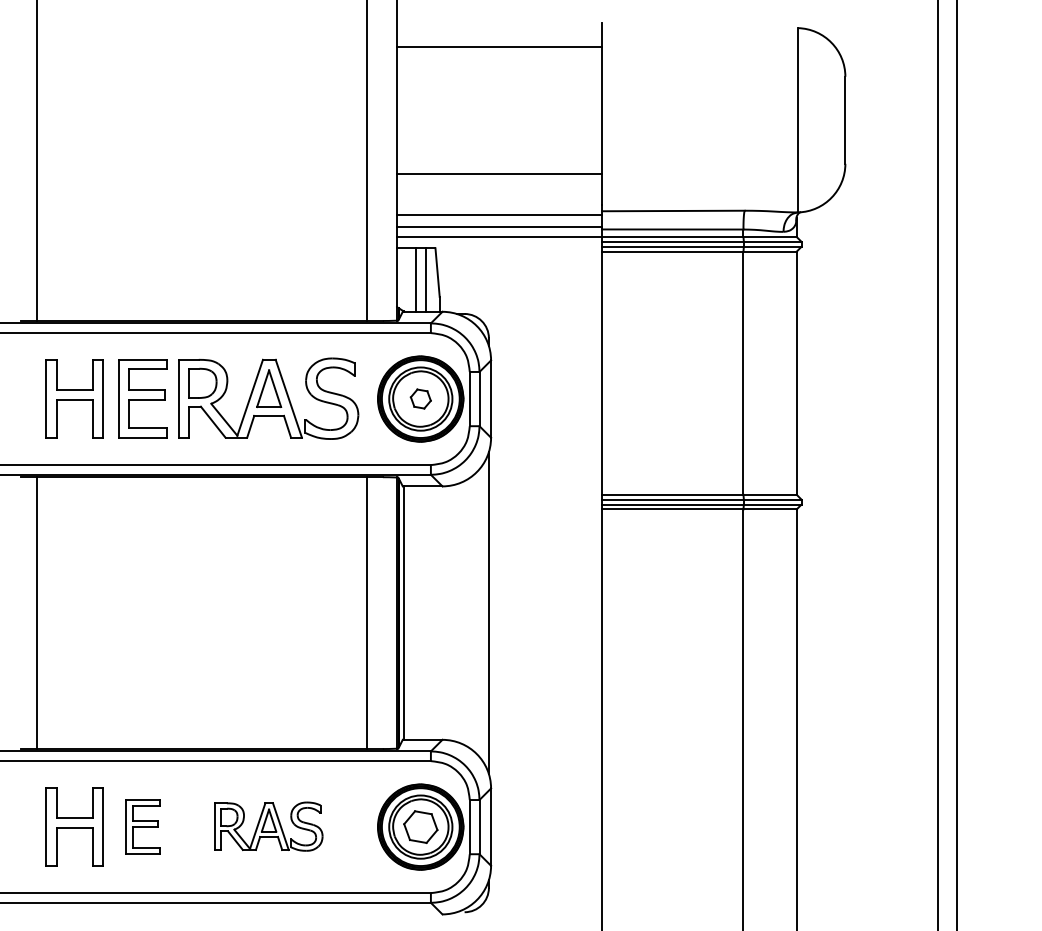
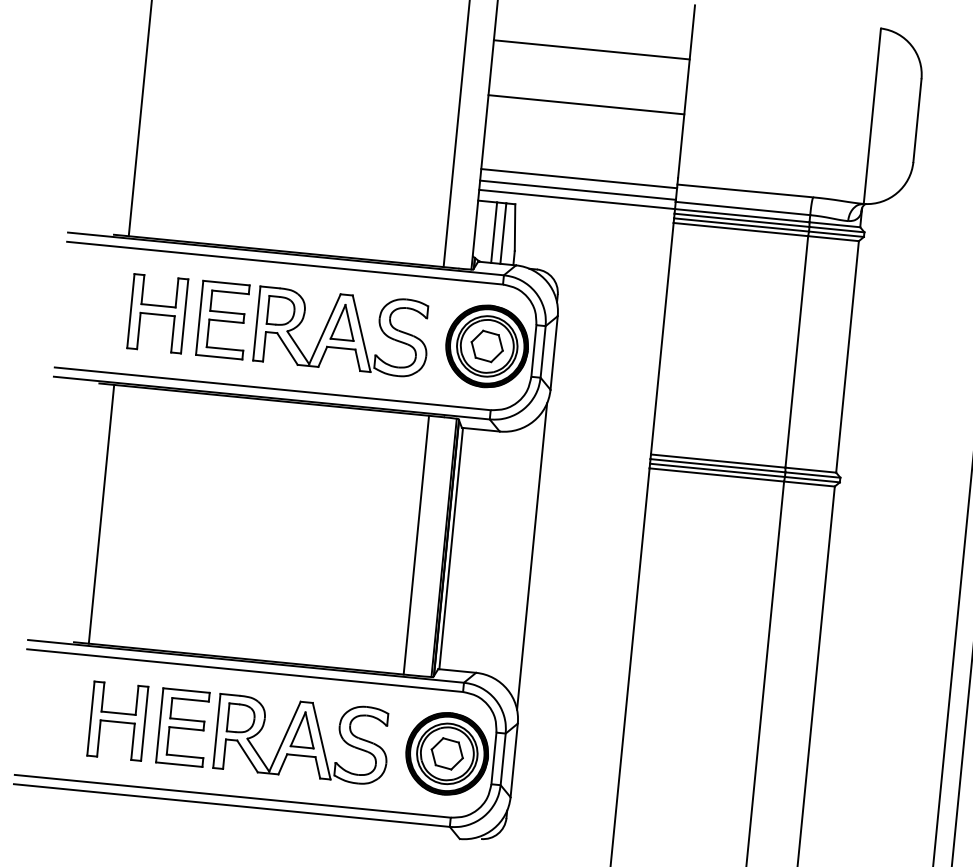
line: (499, 46) -> (591, 49), moved
line: (499, 173) -> (586, 104), moved
part: (420, 398) -> (487, 345), size x1.67
part: (142, 826) -> (182, 727), size x1.43
part: (268, 826) -> (302, 739), size x1.67

